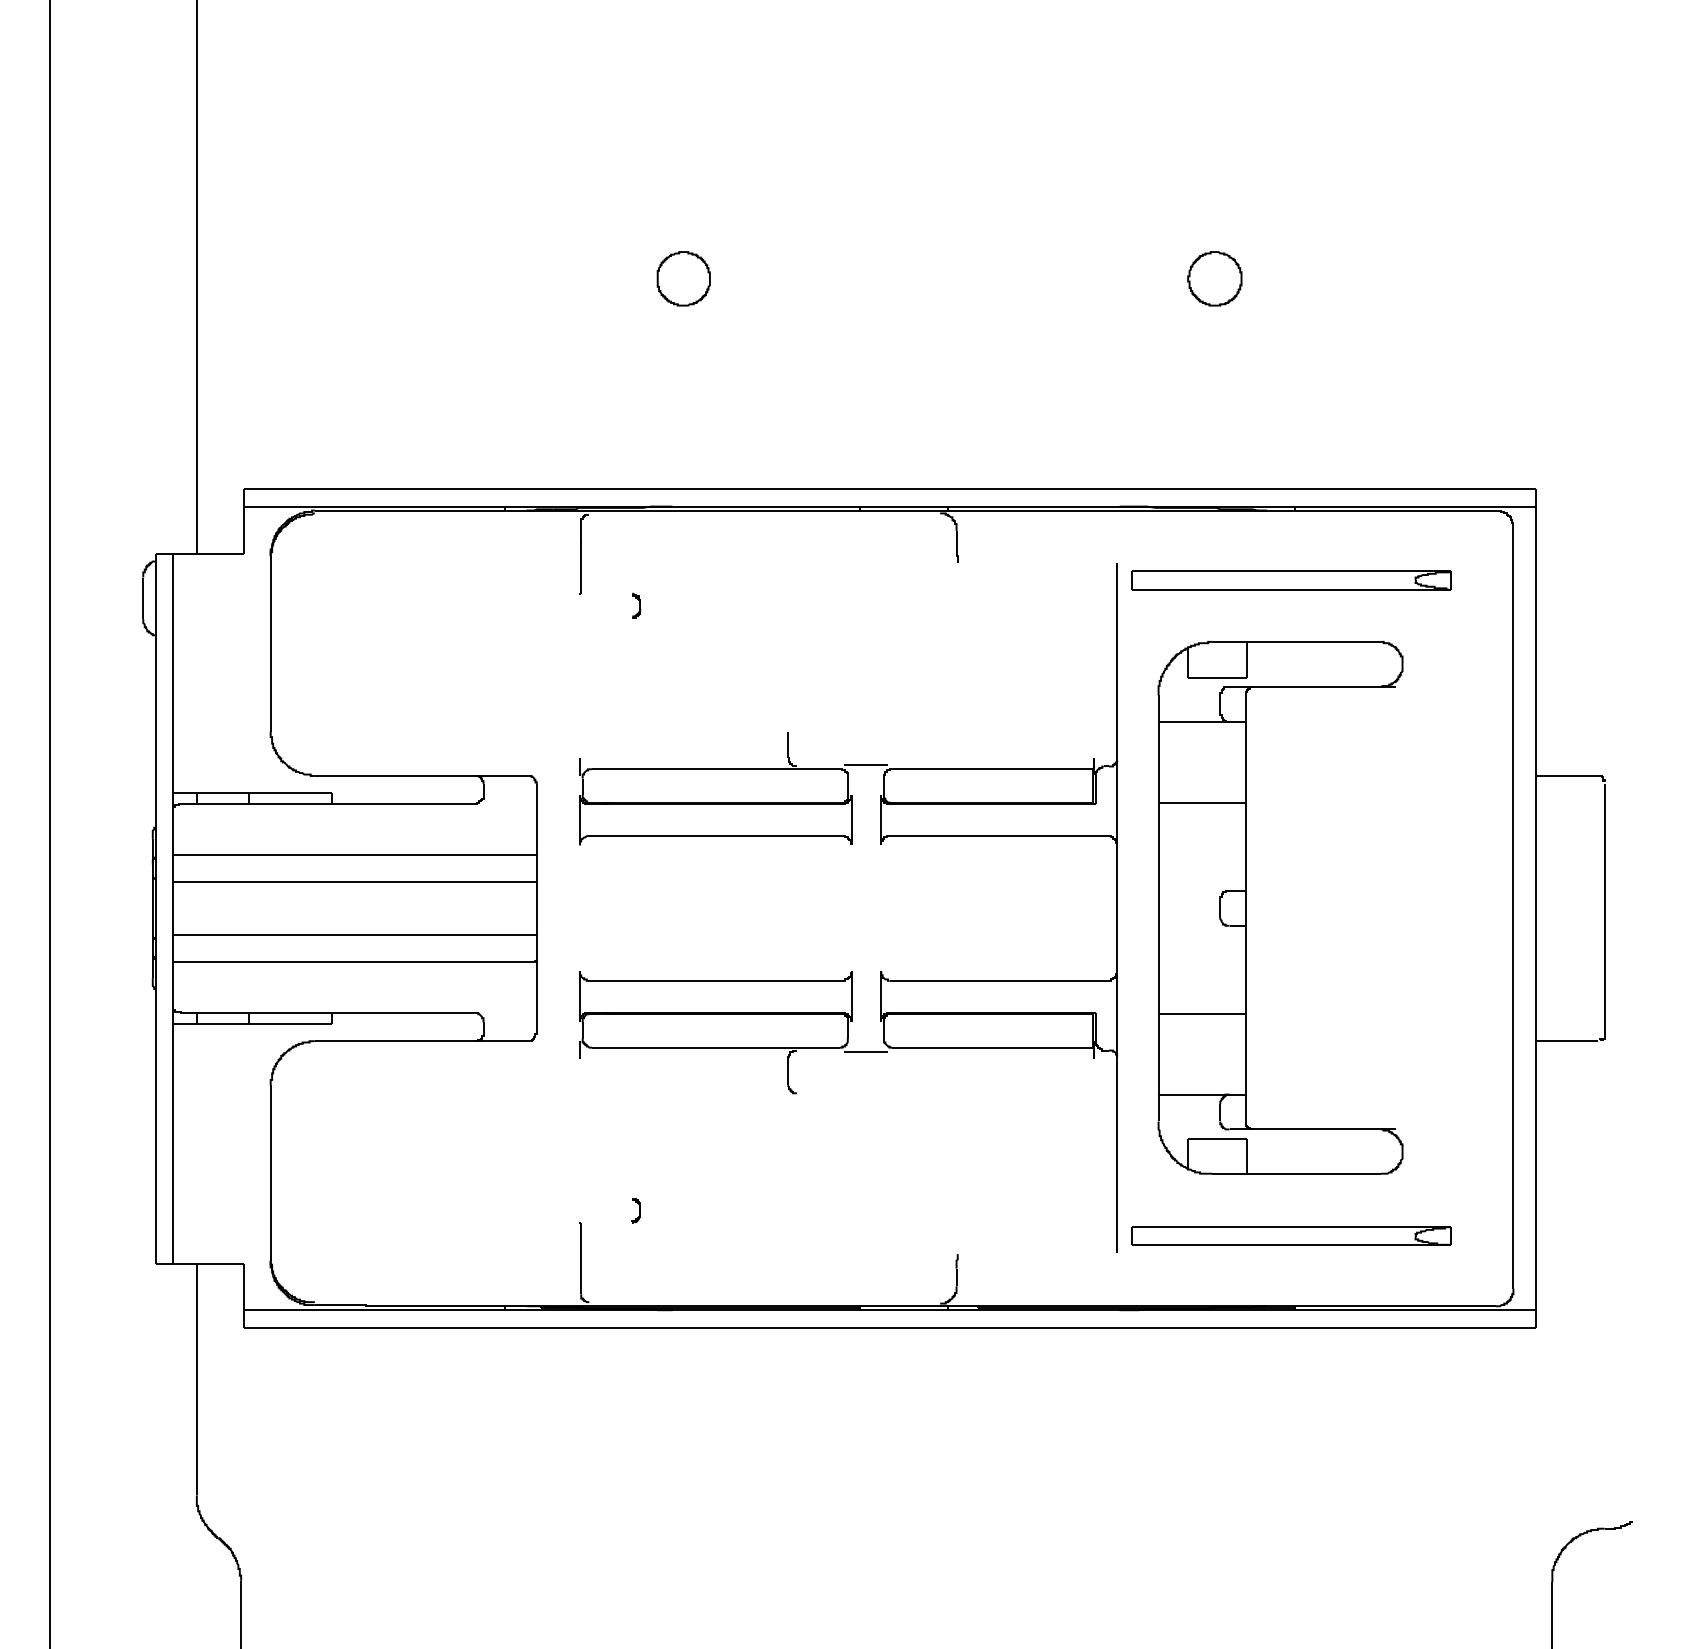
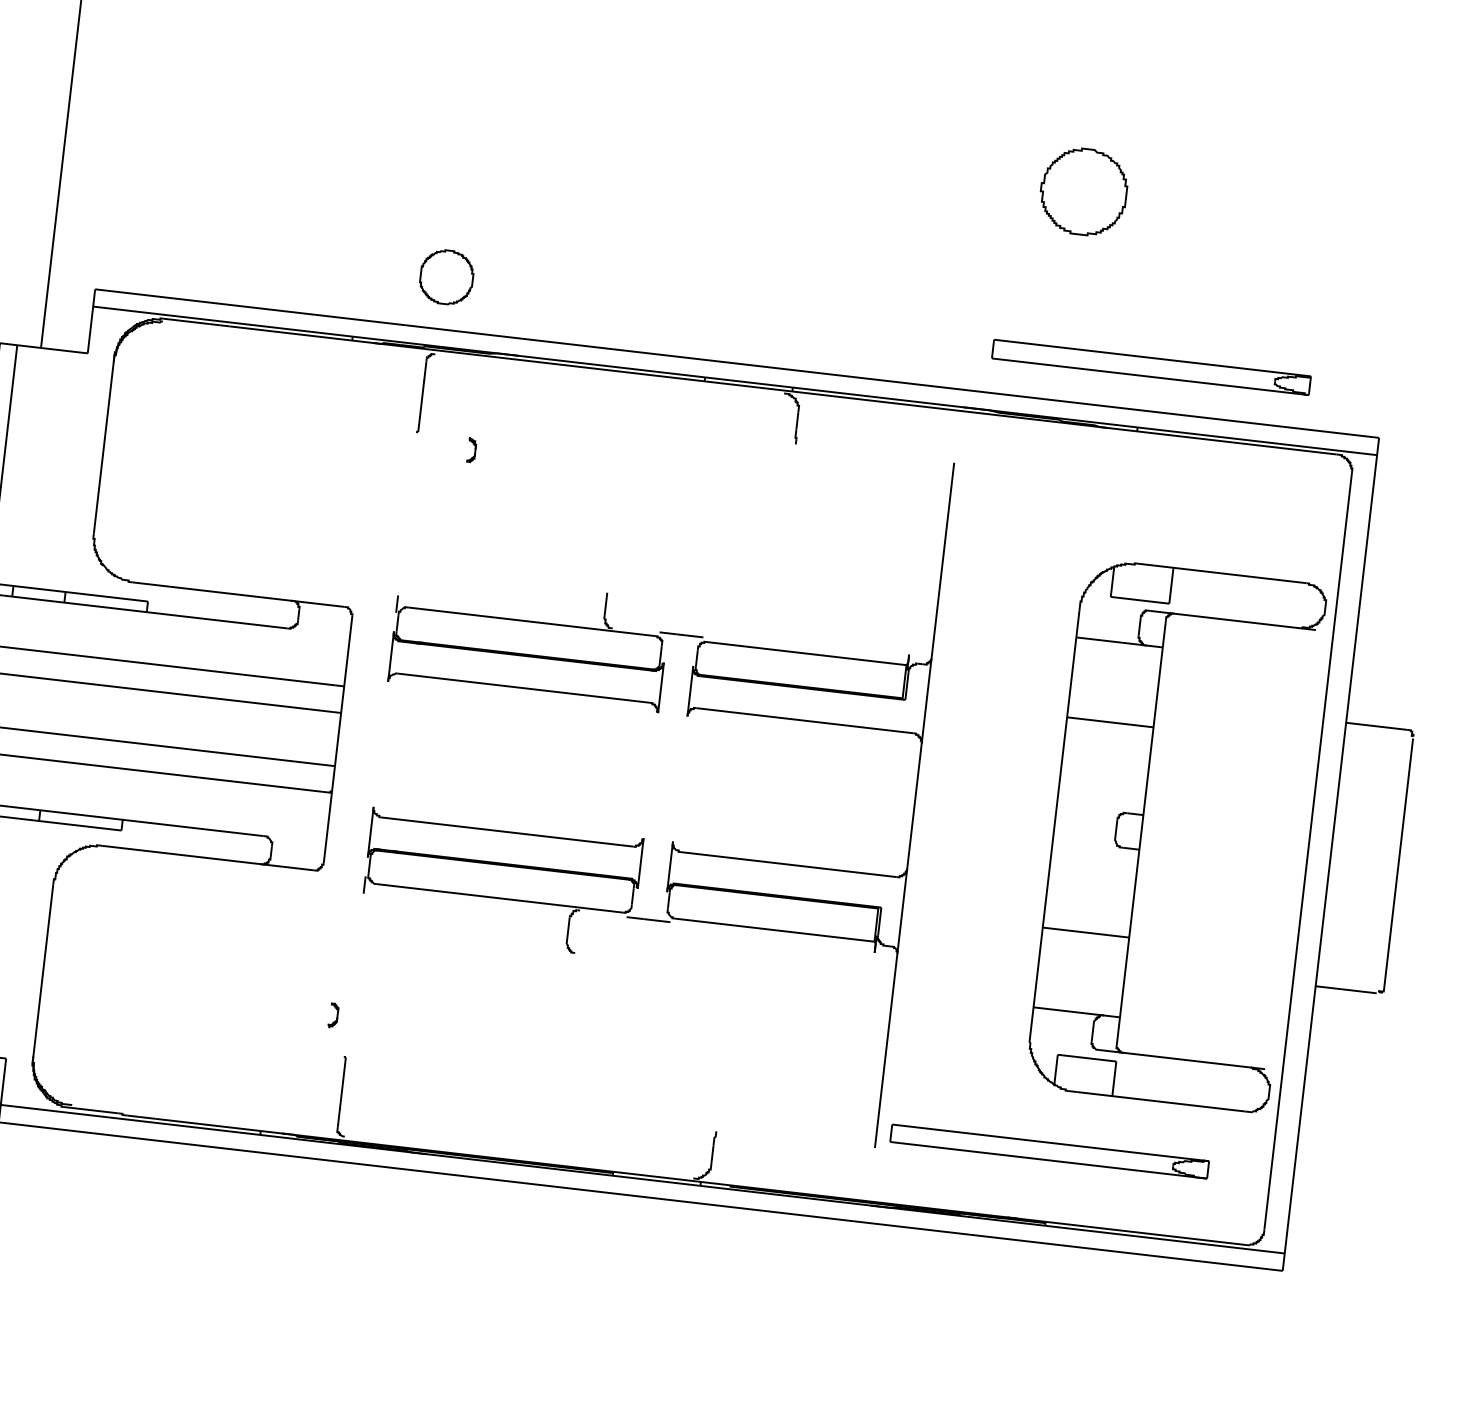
part: (683, 278) -> (446, 276), moved
part: (1214, 278) -> (1083, 191), size x1.6
part: (1291, 580) -> (1151, 367), moved
part: (1246, 907) -> (1142, 831), moved
part: (635, 1210) -> (332, 1014), moved

